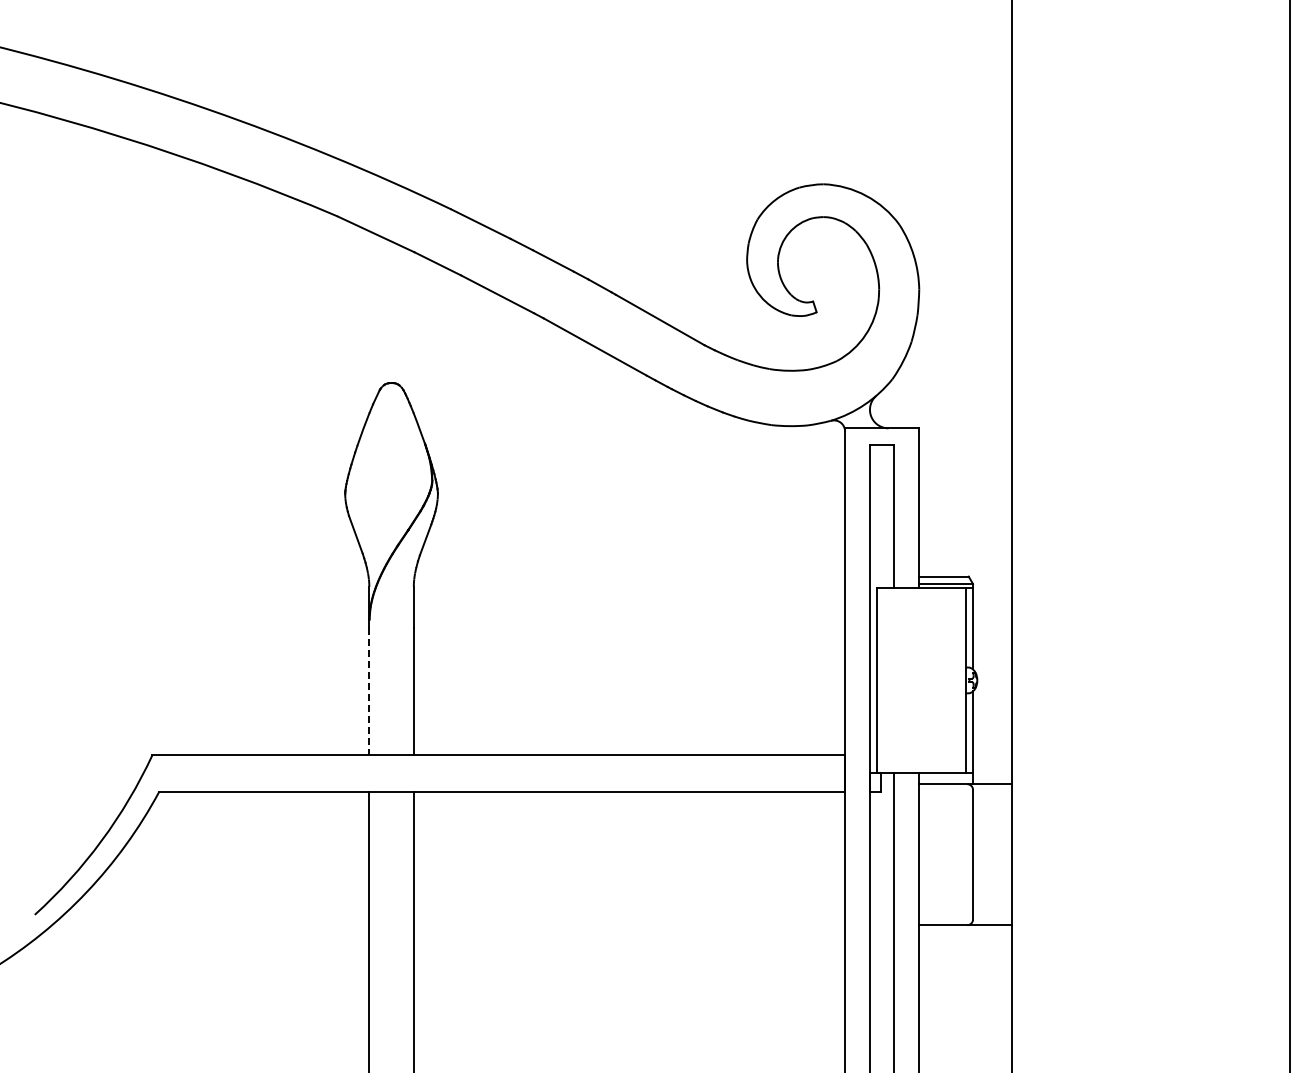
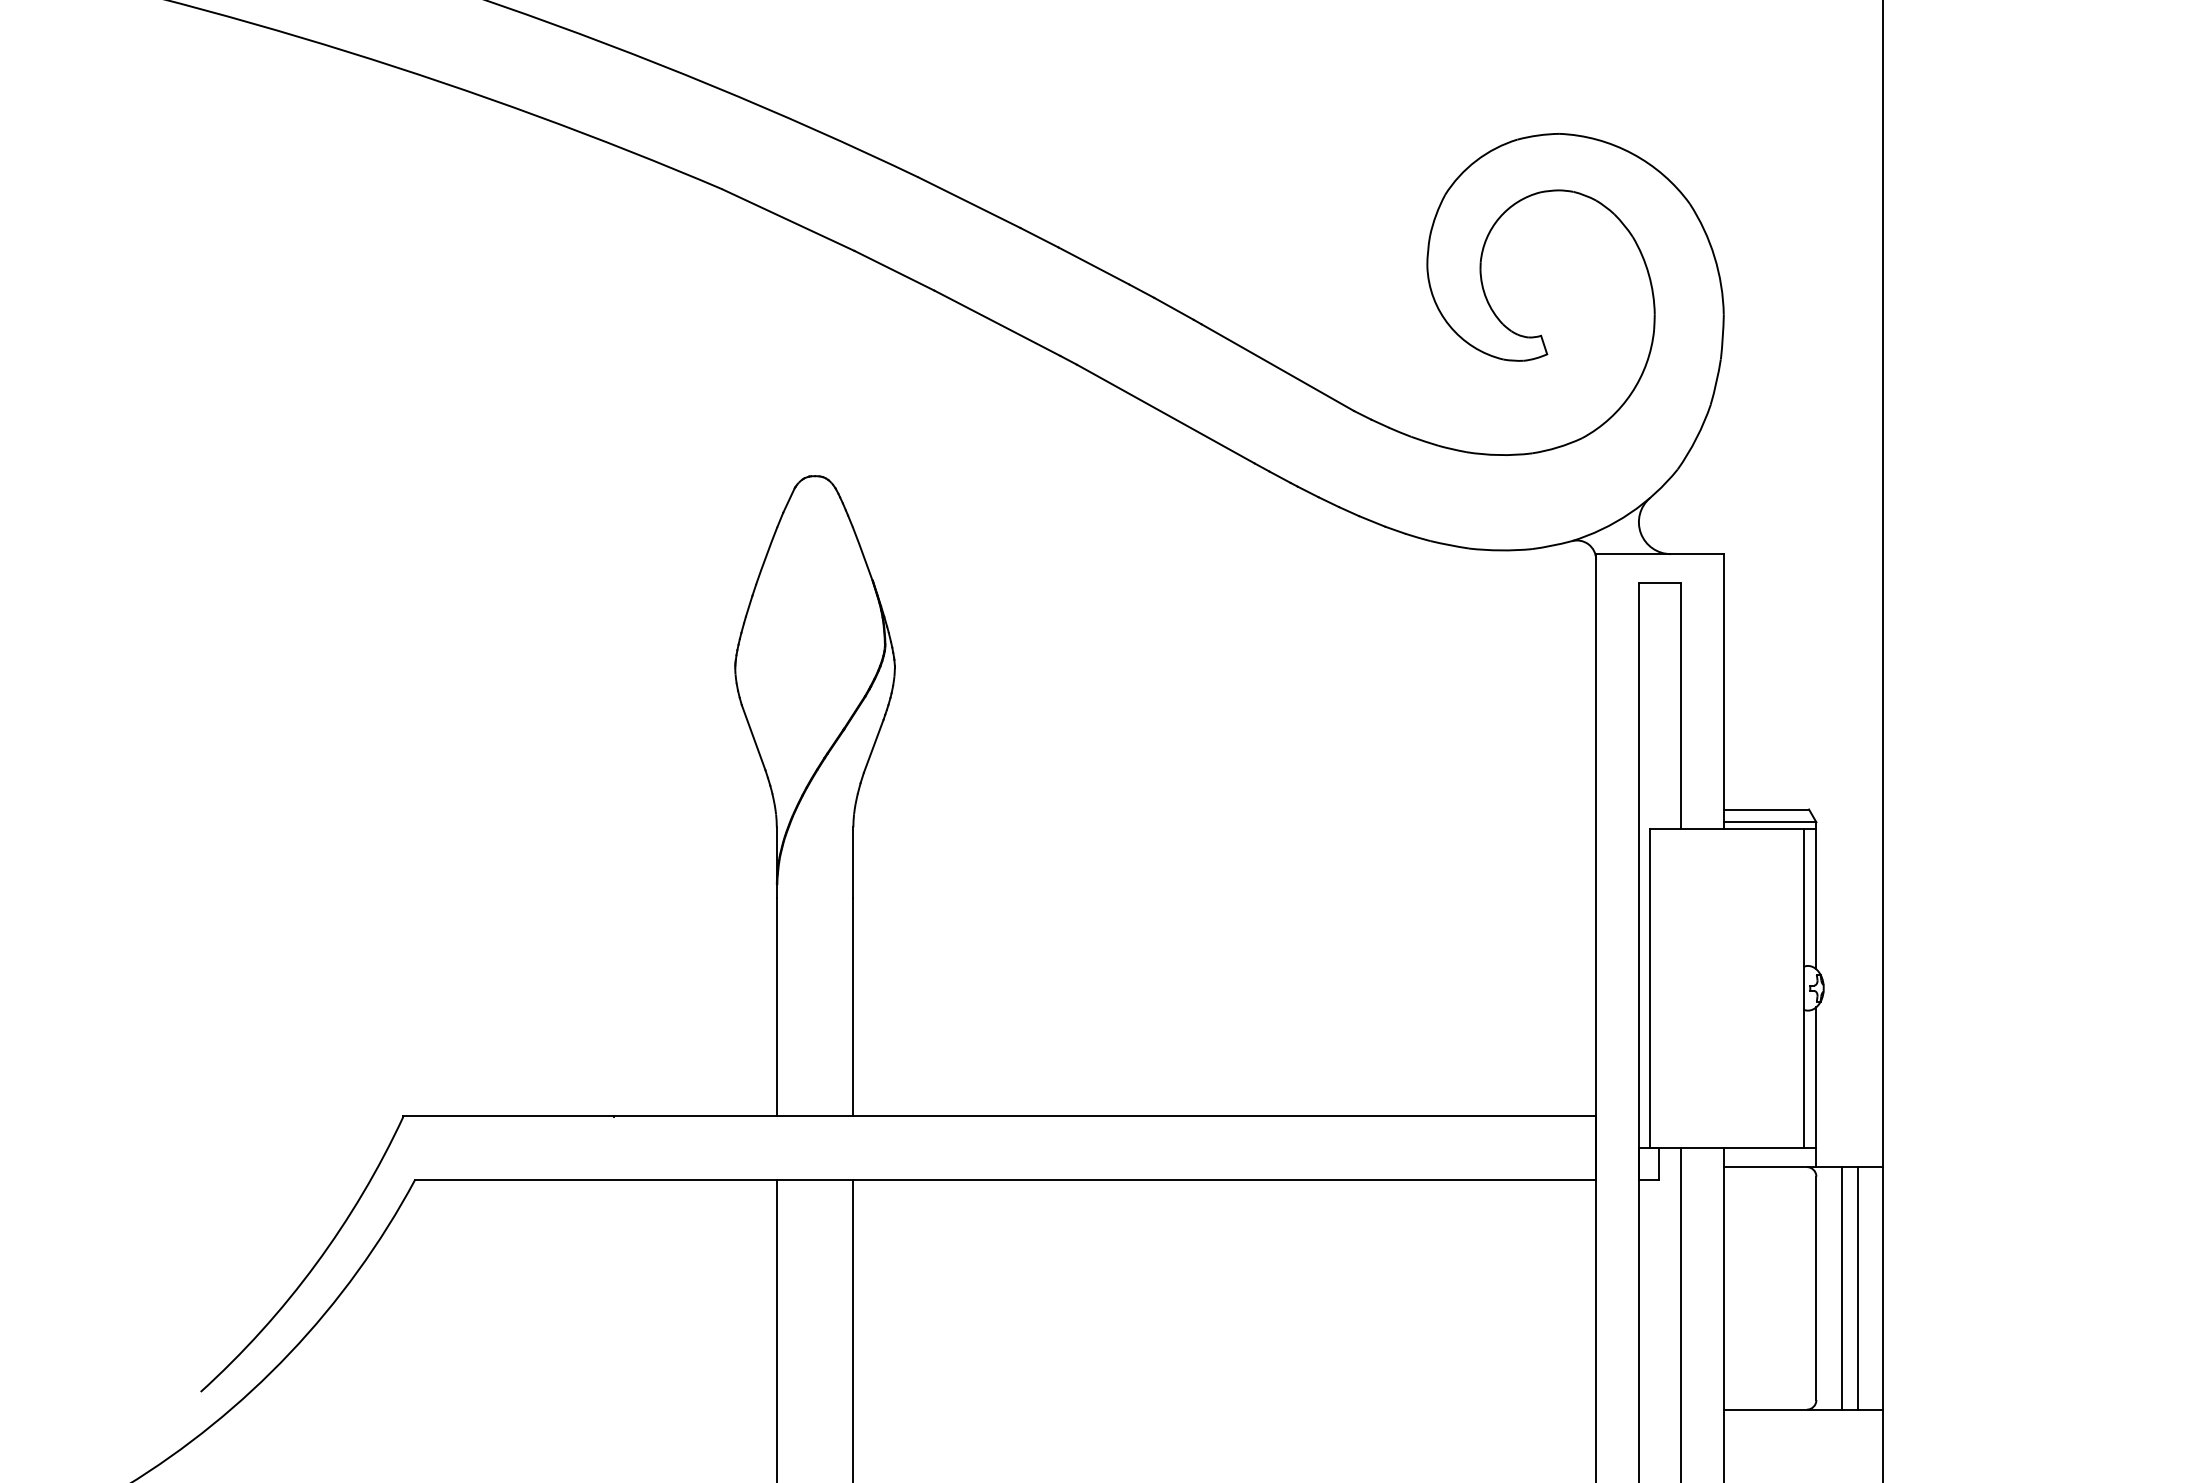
line: (369, 691) -> (777, 1007), dashed -> solid
line: (987, 854) -> (1841, 1288), added
line: (997, 854) -> (1858, 1288), added

